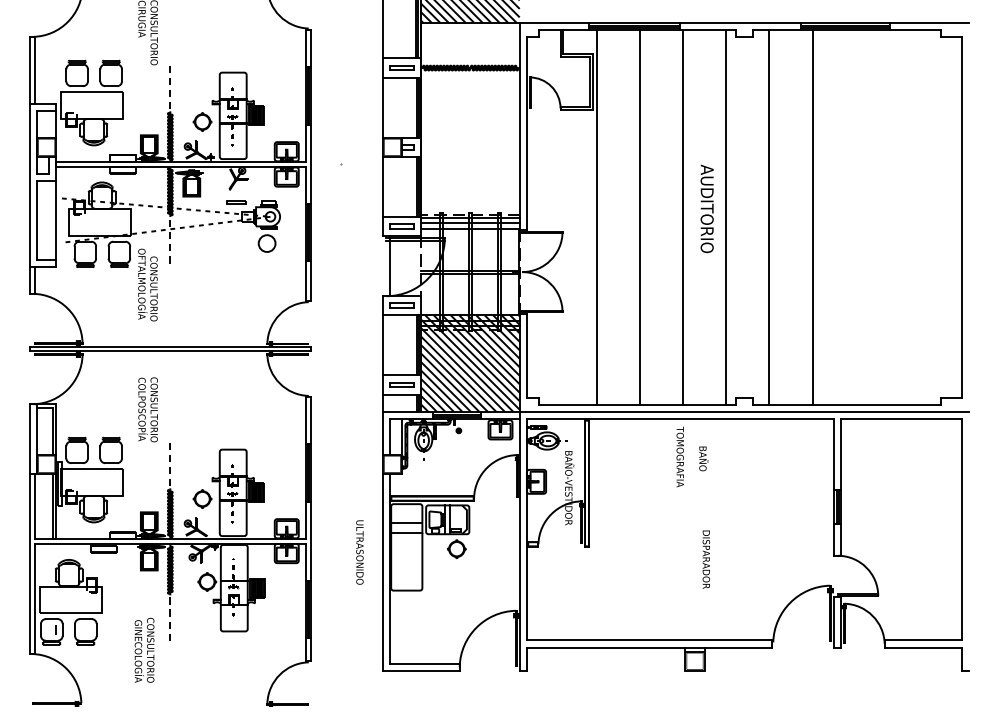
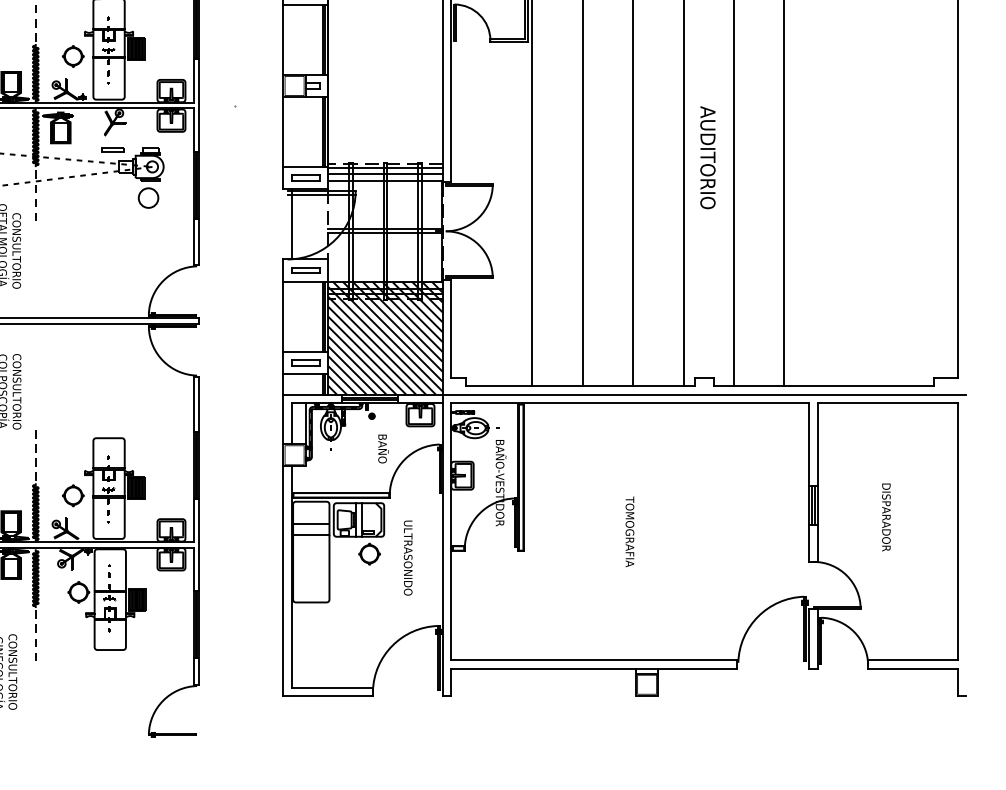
text: (706, 208) -> (707, 157), moved
text: (679, 456) -> (629, 531), moved
text: (703, 458) -> (383, 448), moved
text: (359, 552) -> (407, 558), moved
text: (706, 559) -> (886, 517), moved

